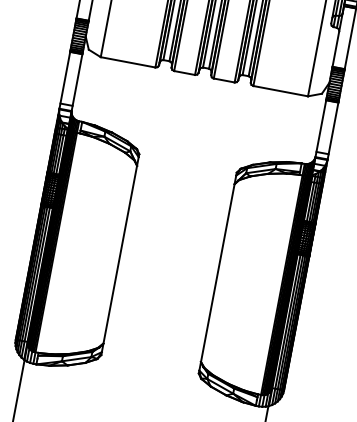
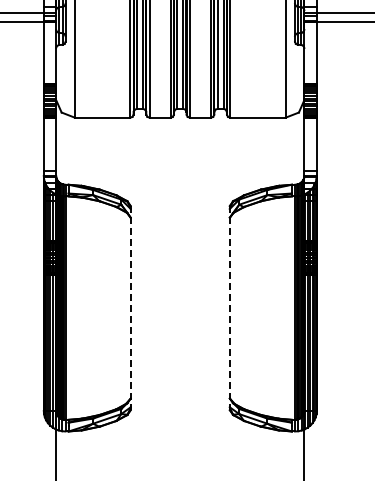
line: (120, 255) -> (130, 308), solid -> dashed
line: (217, 273) -> (229, 308), solid -> dashed

